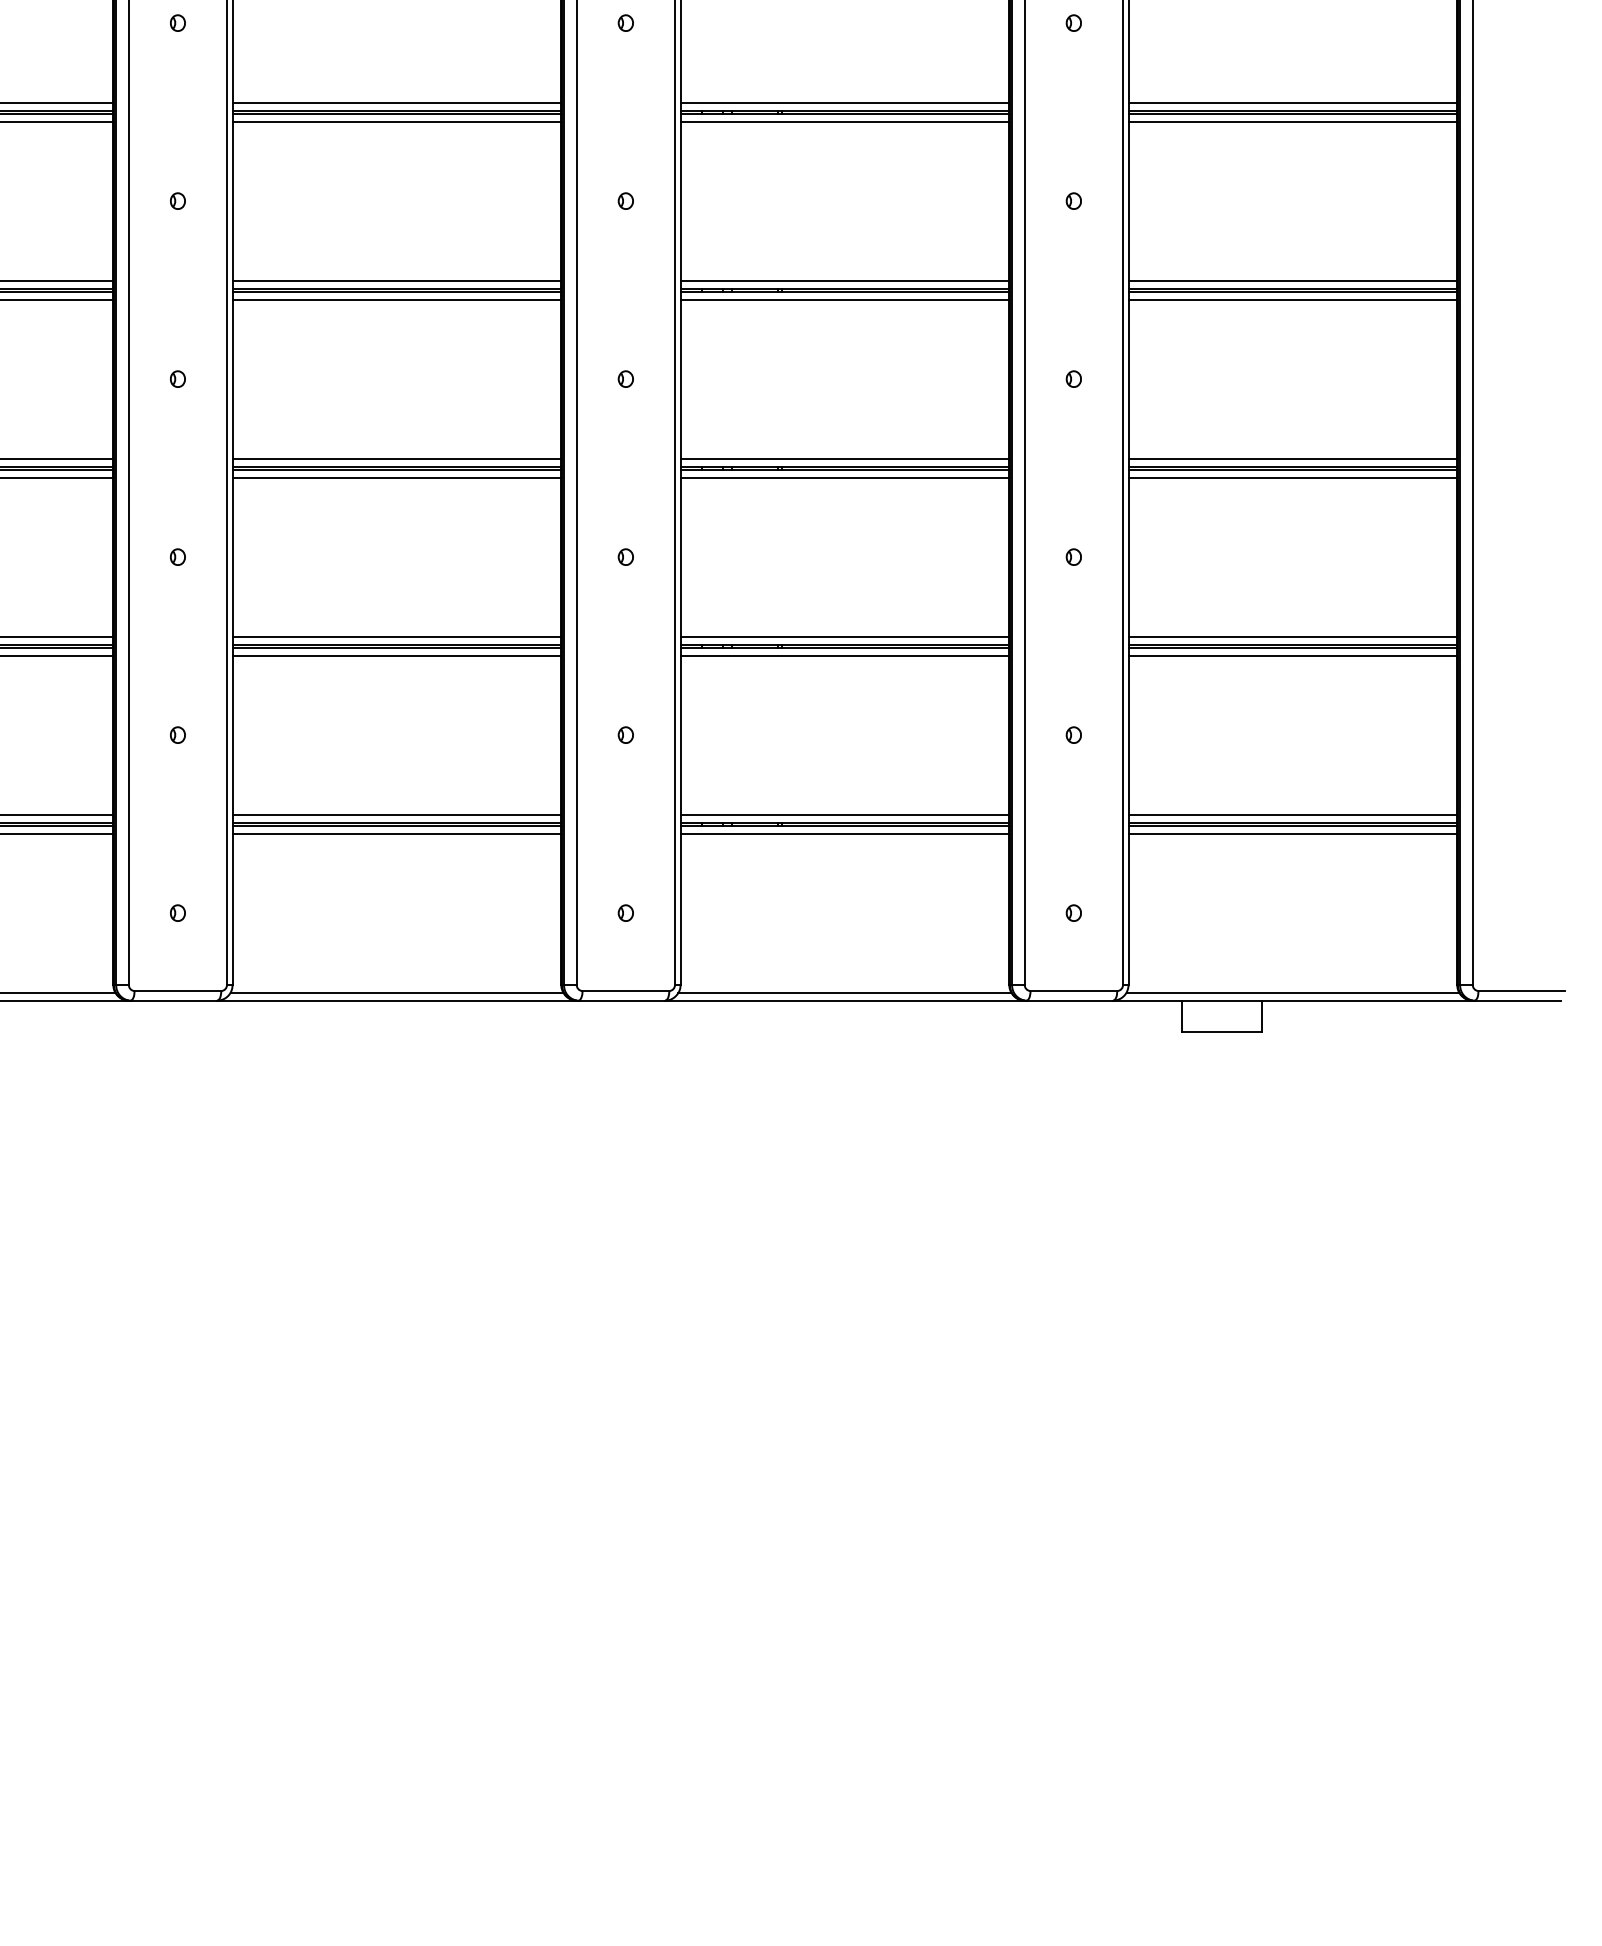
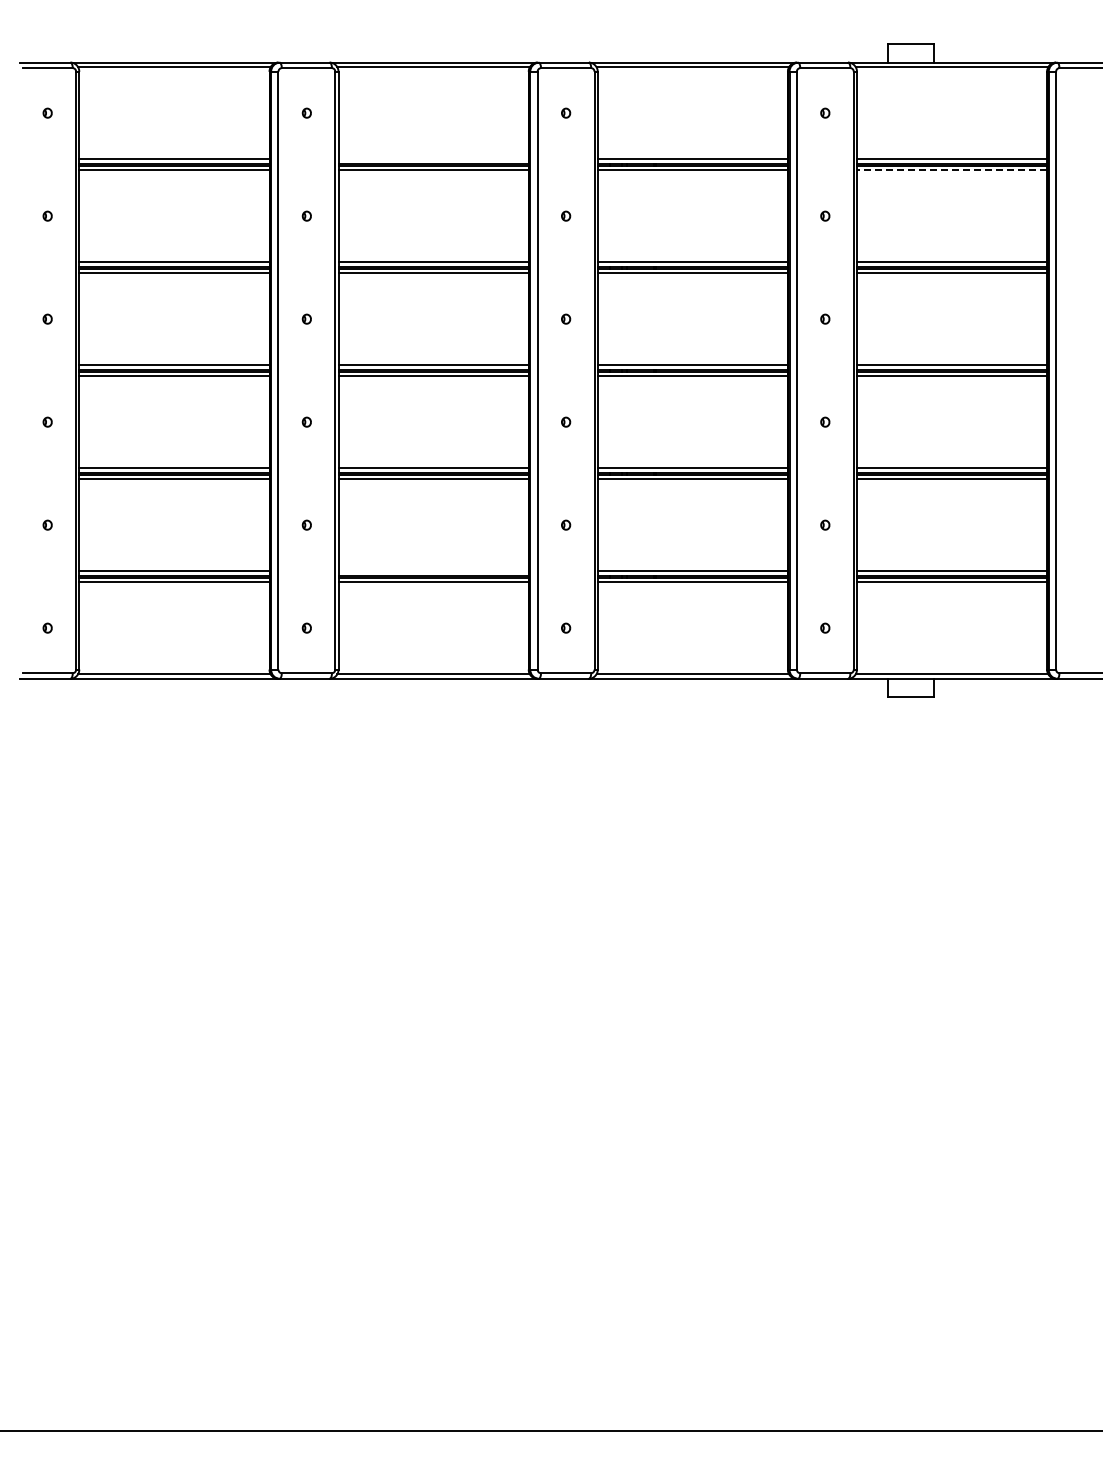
line: (396, 103) -> (433, 159), removed
line: (1291, 122) -> (951, 170), solid -> dashed
line: (396, 815) -> (433, 571), removed

